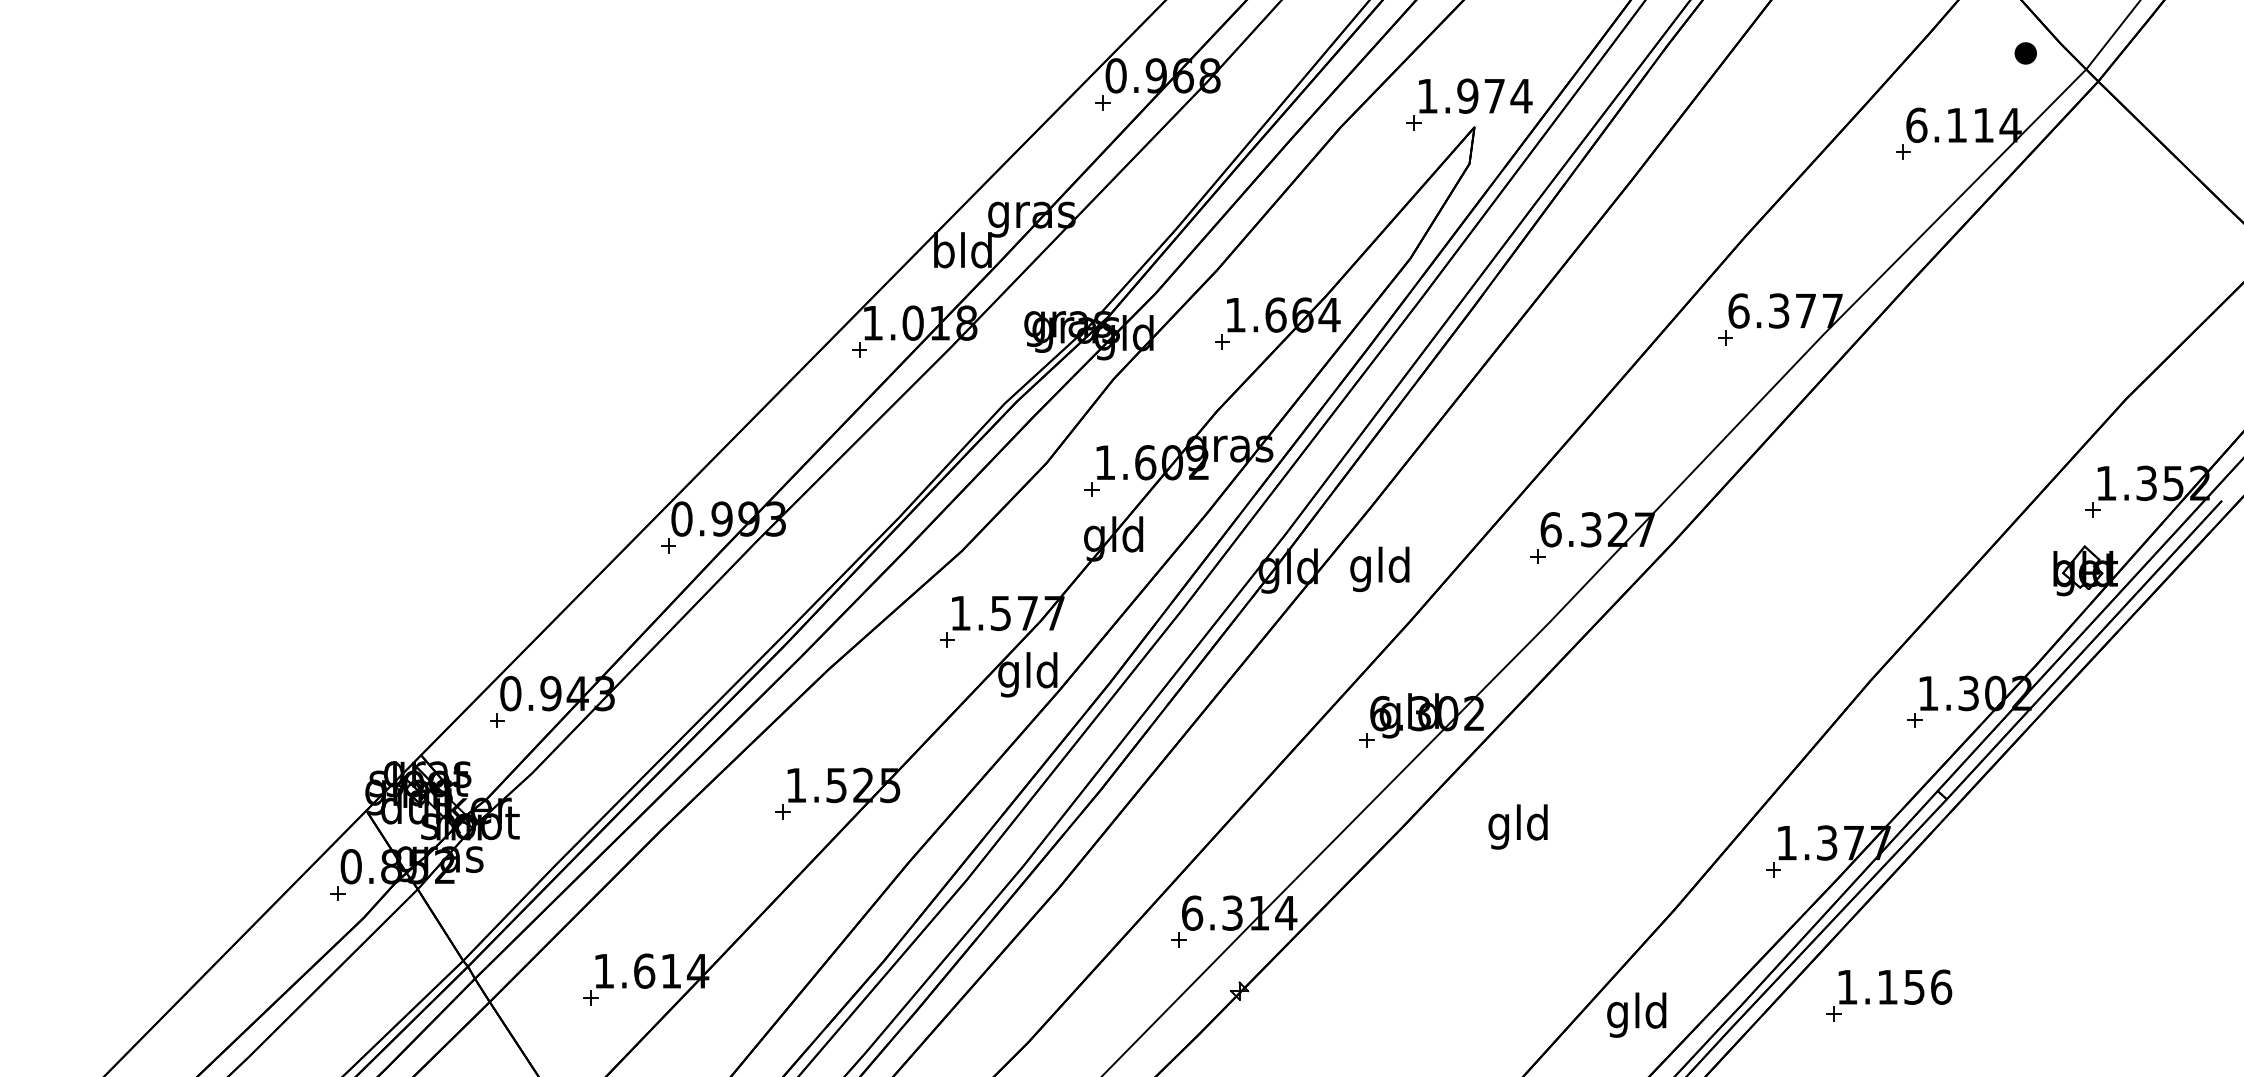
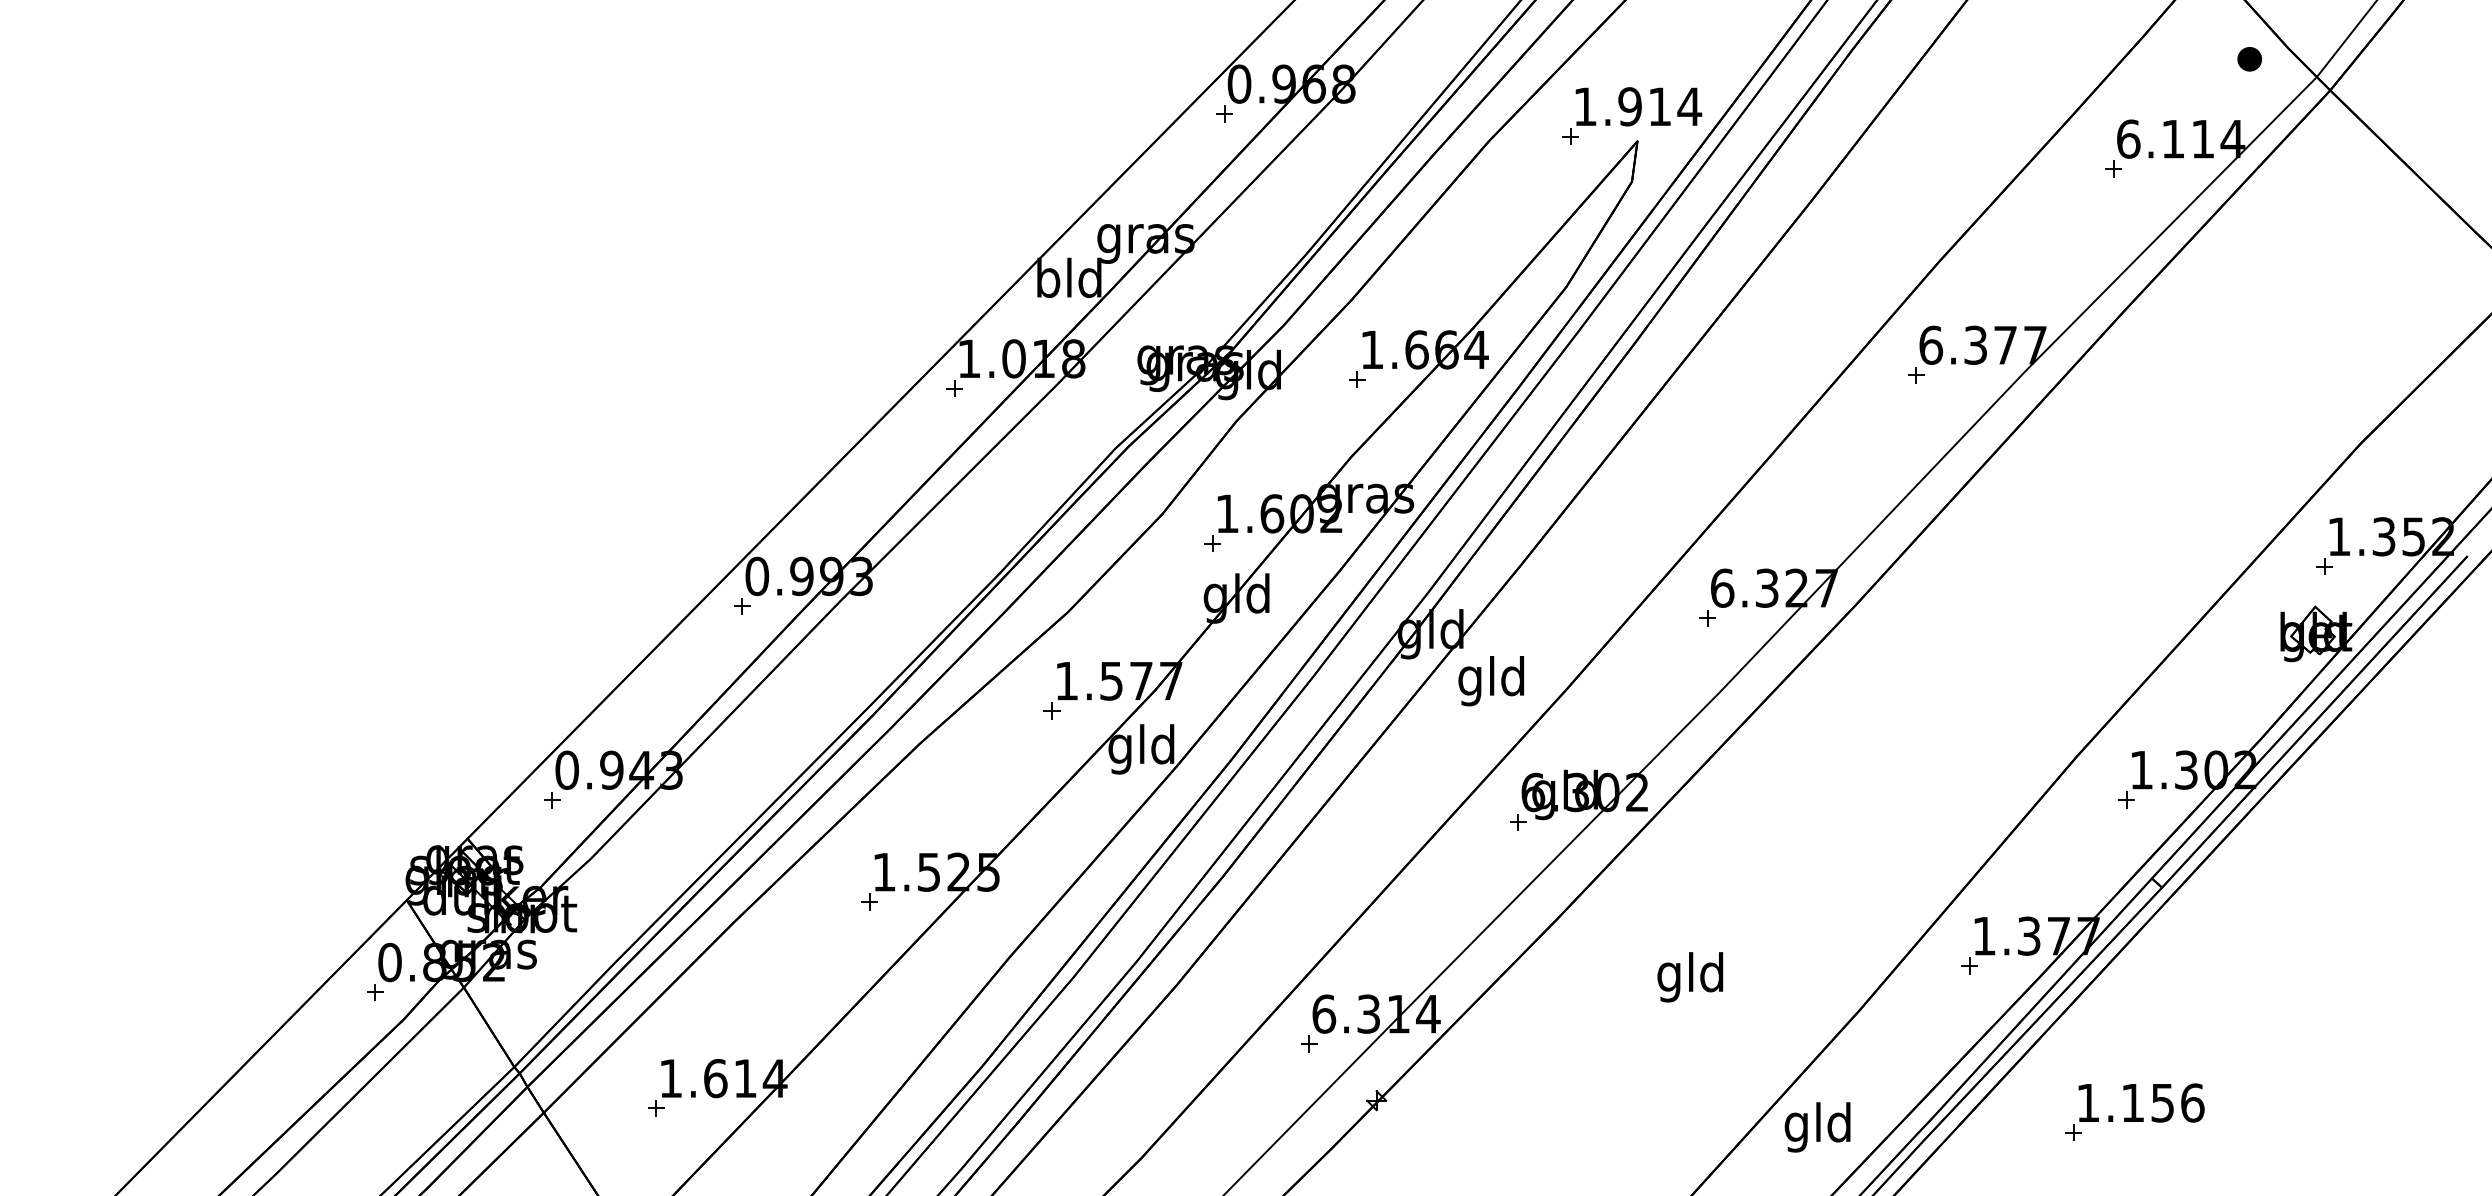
text: (1494, 96) -> (1659, 107), 1.974 -> 1.914
text: (1379, 568) -> (1490, 680), moved
text: (1517, 826) -> (1689, 976), moved
part: (1889, 995) -> (2135, 1112), moved

